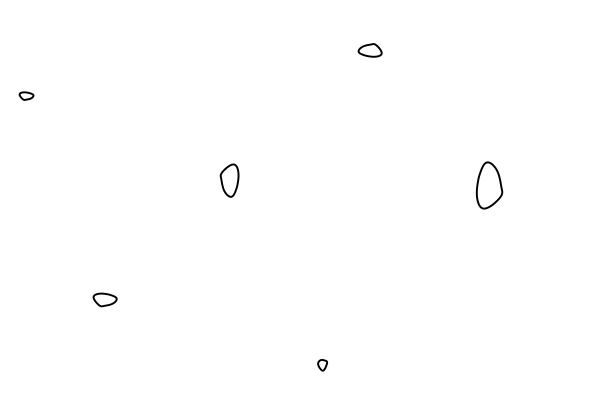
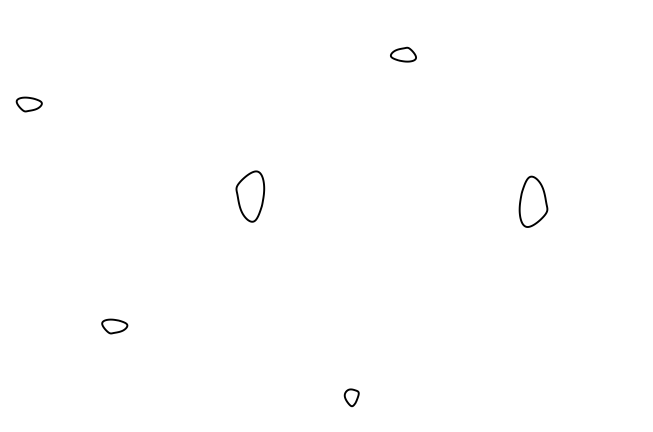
part: (25, 96) -> (28, 104), size x1.67
part: (229, 180) -> (250, 196), size x1.43
part: (322, 365) -> (351, 397), size x1.43

